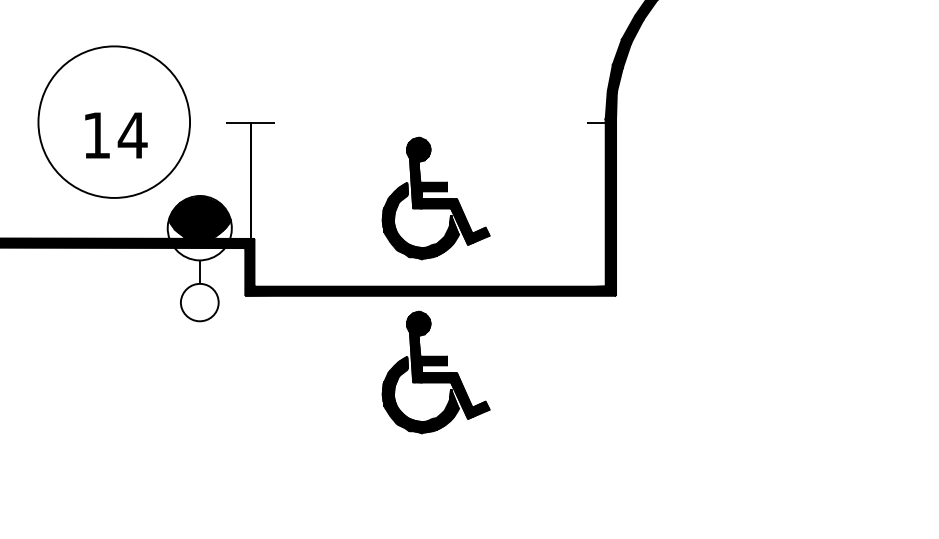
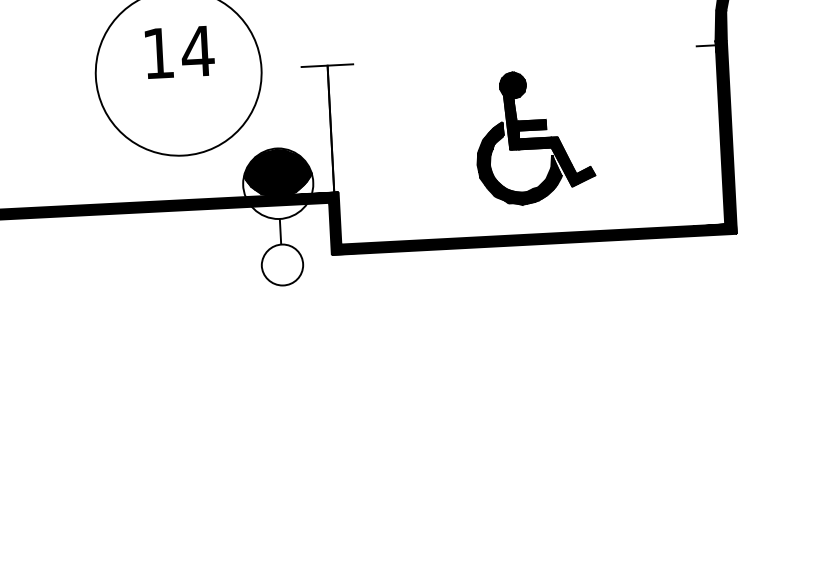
text: (116, 135) -> (180, 52), moved
part: (435, 372) -> (544, 327), removed

